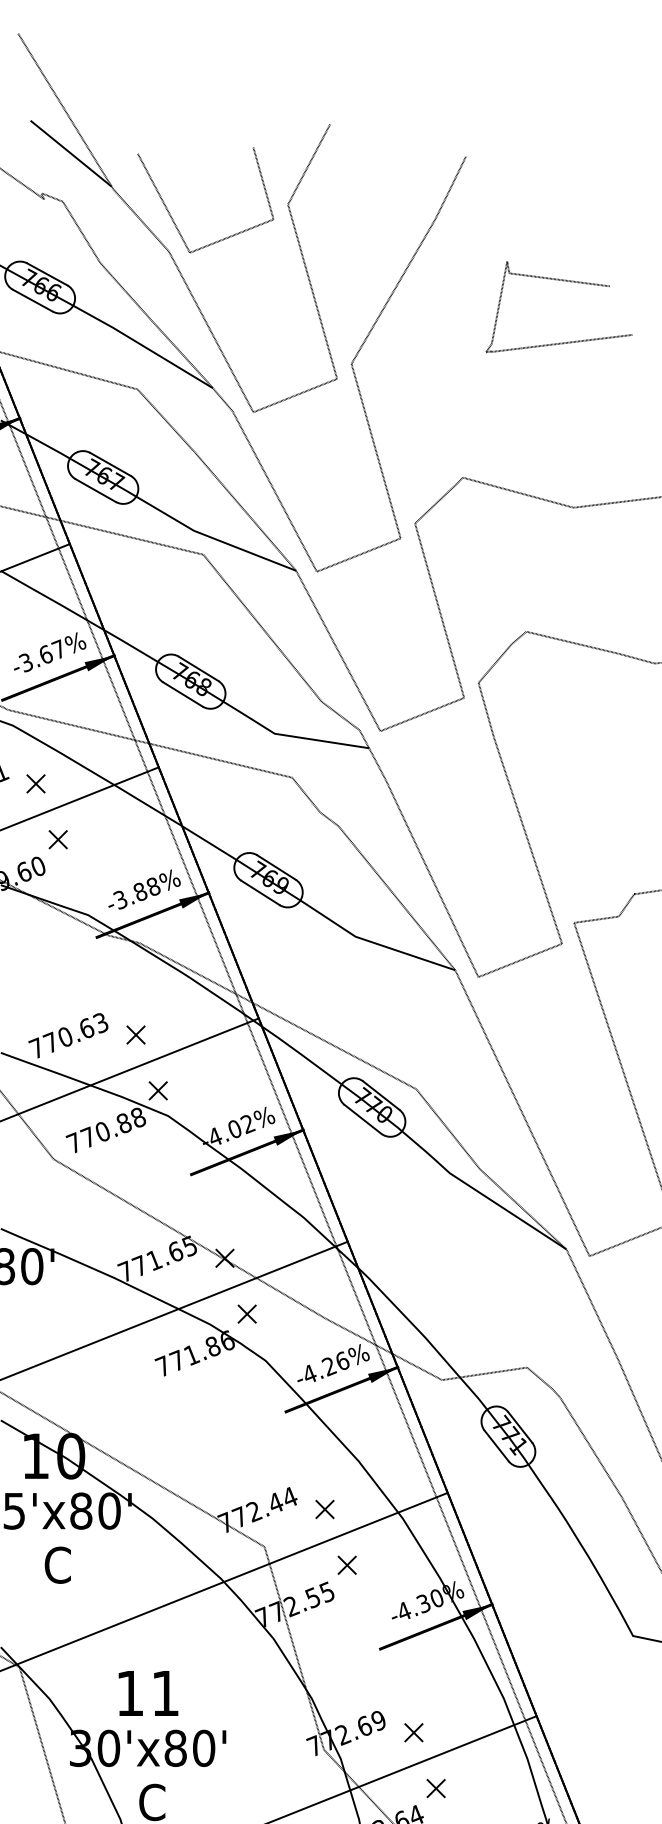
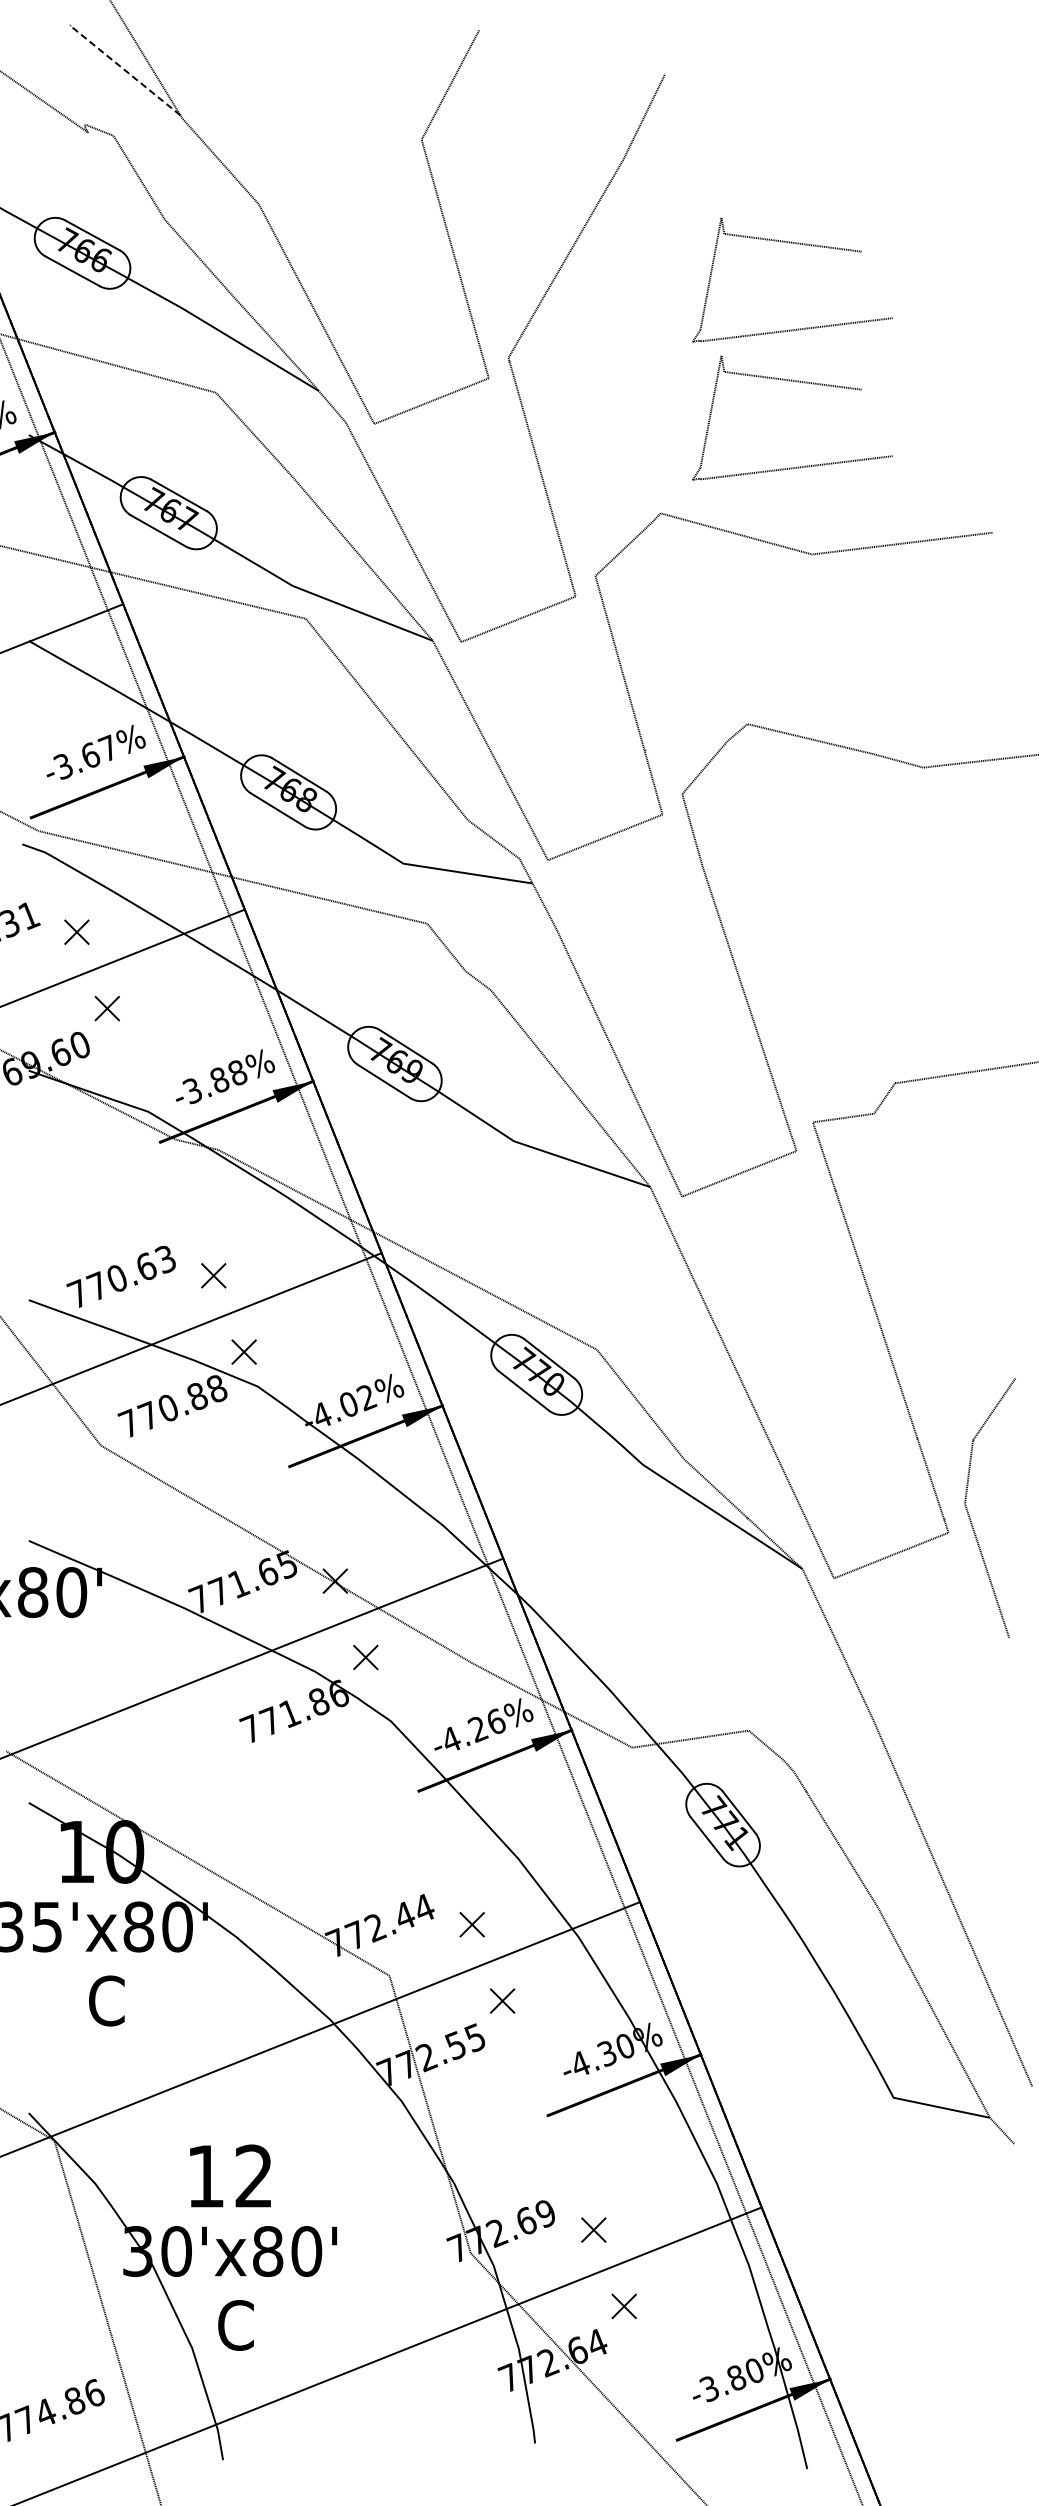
line: (70, 153) -> (124, 70), solid -> dashed
curve: (171, 216) -> (262, 155), removed
part: (562, 381) -> (796, 382), added
text: (165, 1692) -> (253, 2175), 11 -> 12

